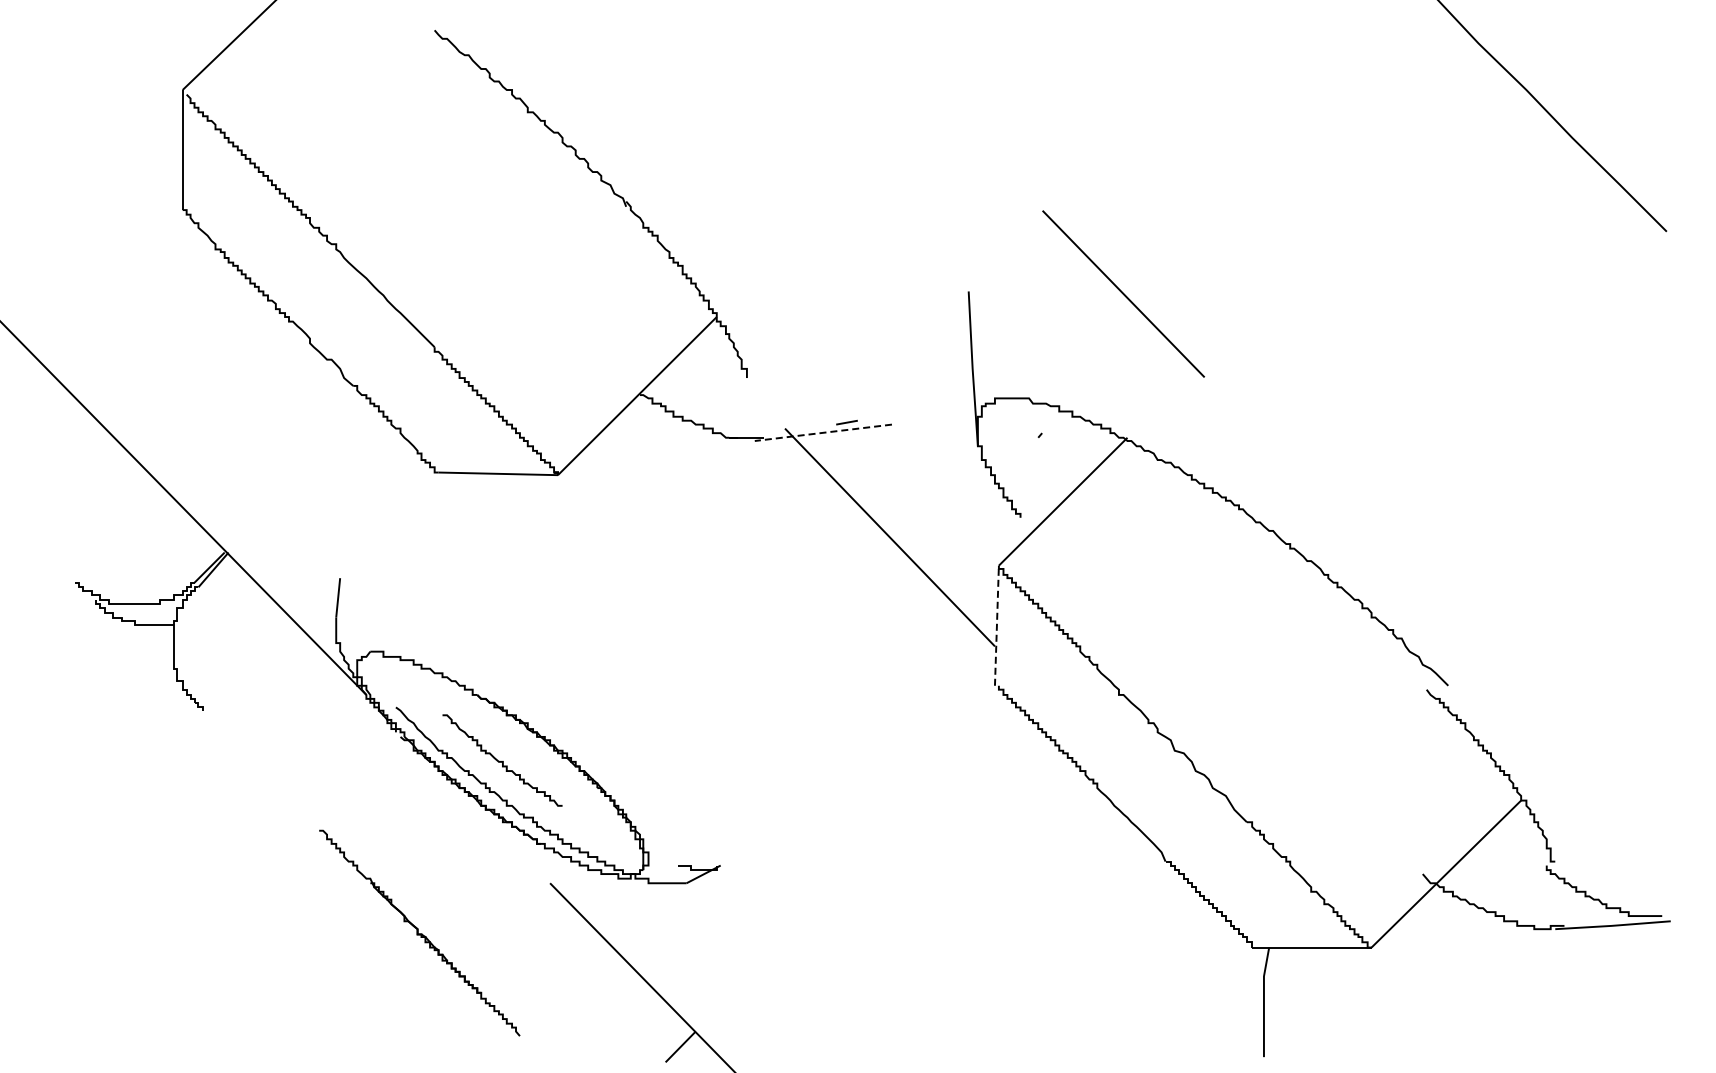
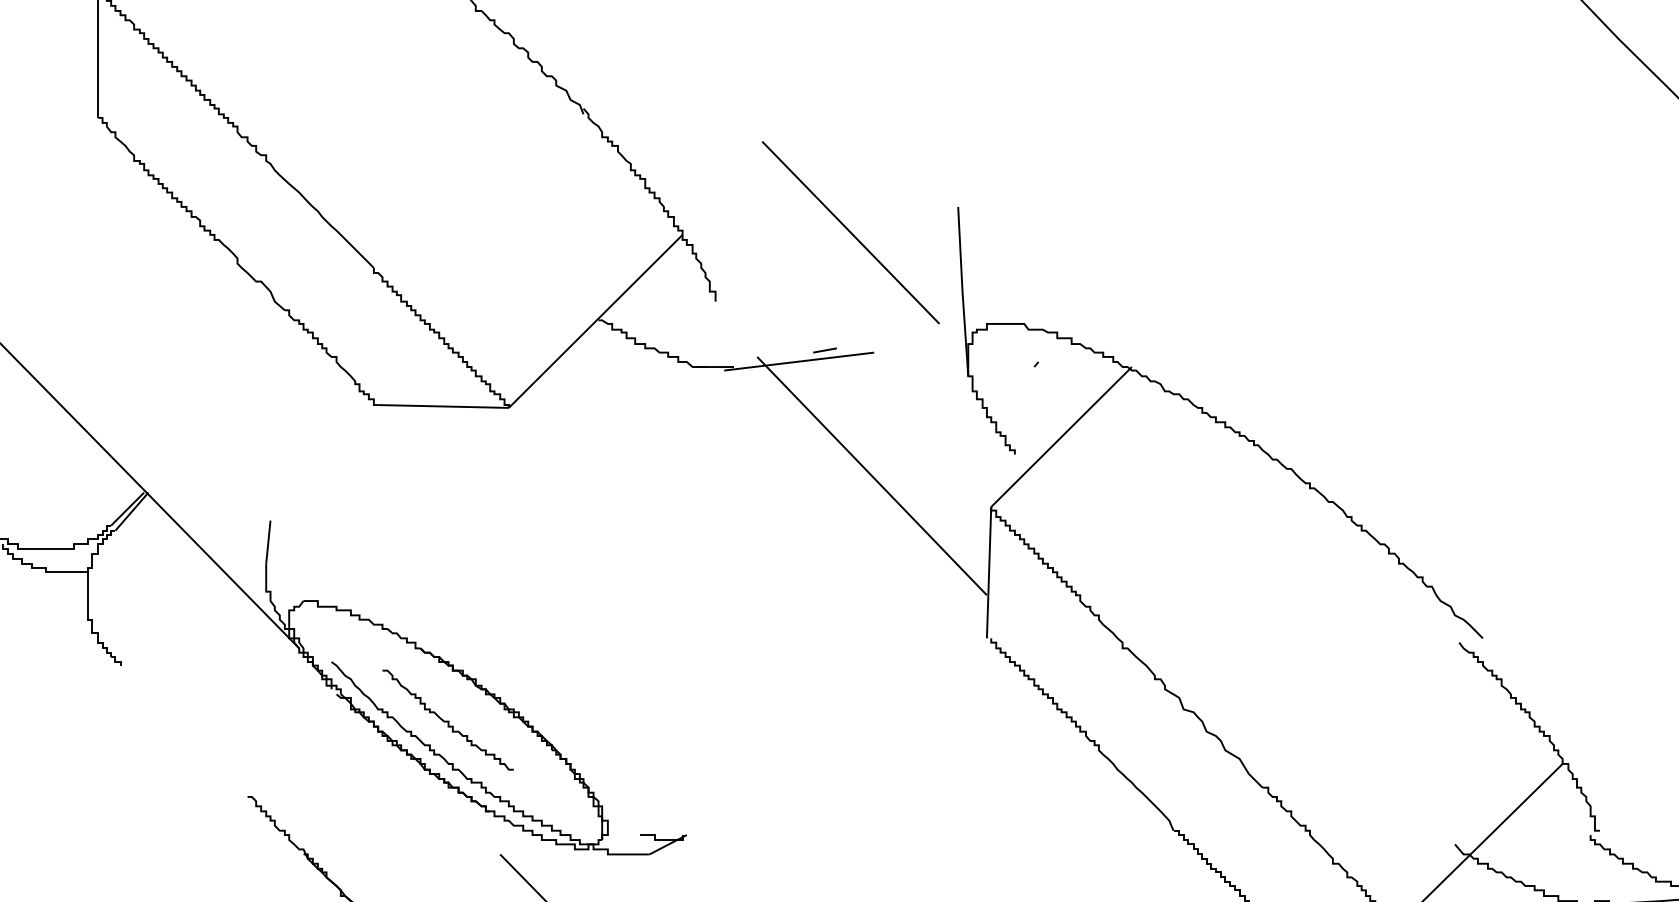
line: (1123, 293) -> (850, 232), moved
line: (822, 432) -> (798, 361), dashed -> solid
line: (996, 625) -> (988, 572), dashed -> solid

